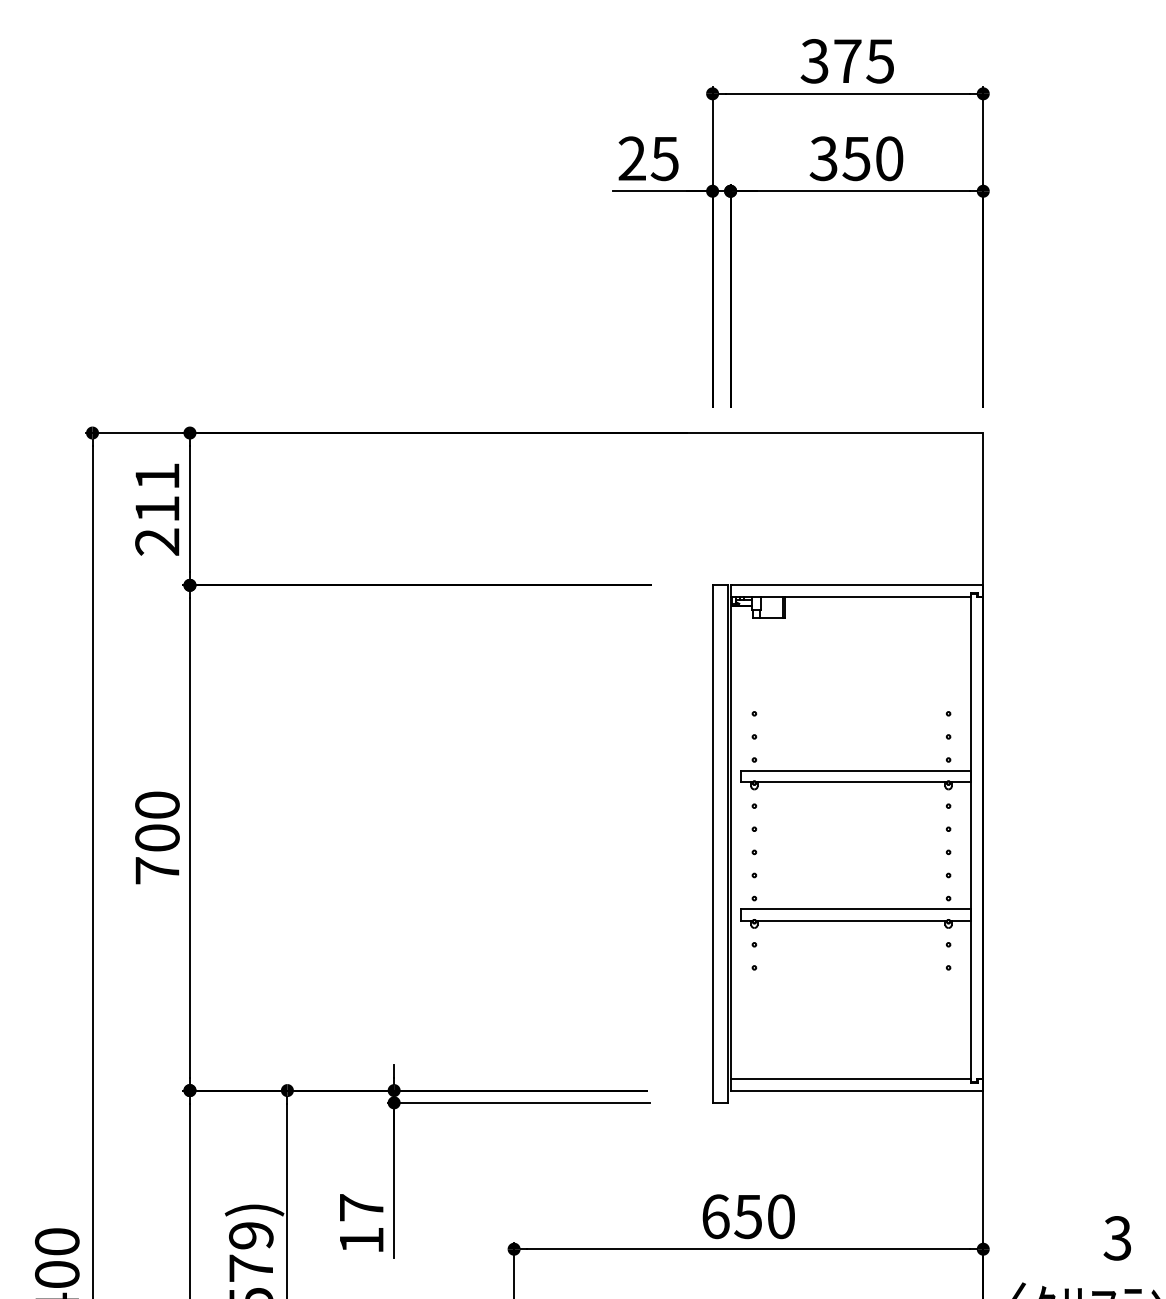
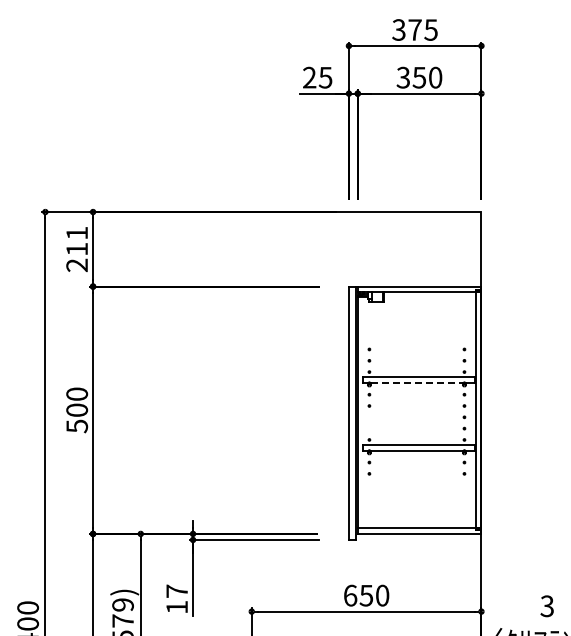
line: (850, 781) -> (416, 382), solid -> dashed
part: (754, 862) -> (369, 422), removed
text: (158, 871) -> (77, 426), 700 -> 500

